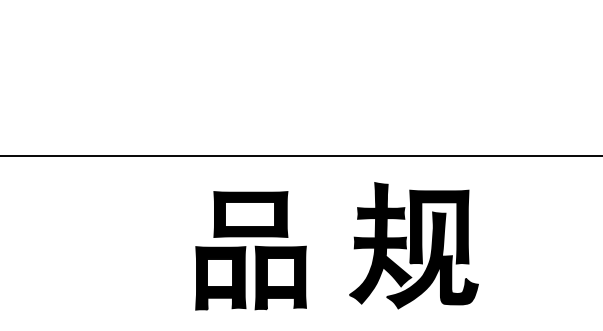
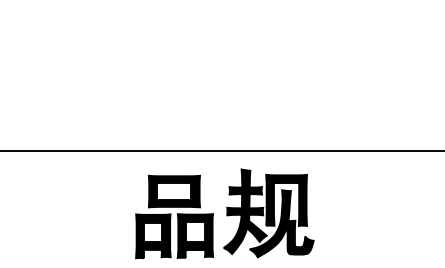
part: (413, 245) -> (268, 213), moved

